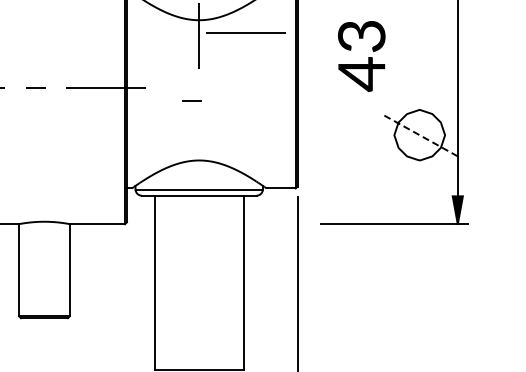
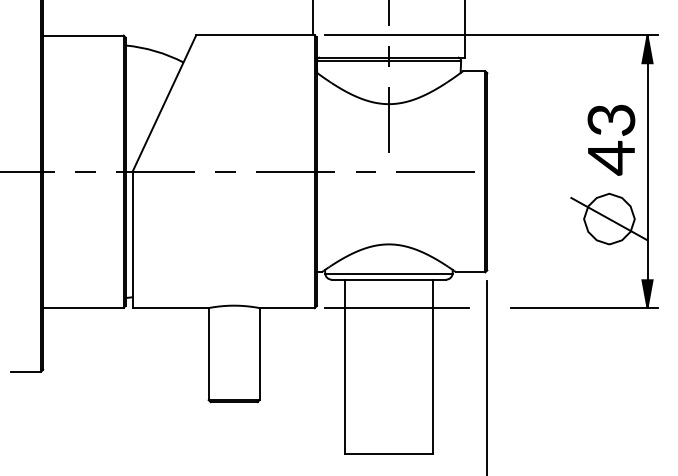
line: (245, 32) -> (435, 171), moved
text: (361, 55) -> (611, 139), moved
line: (191, 100) -> (365, 171), moved
line: (419, 135) -> (609, 219), dashed -> solid
line: (206, 224) -> (396, 308), added

